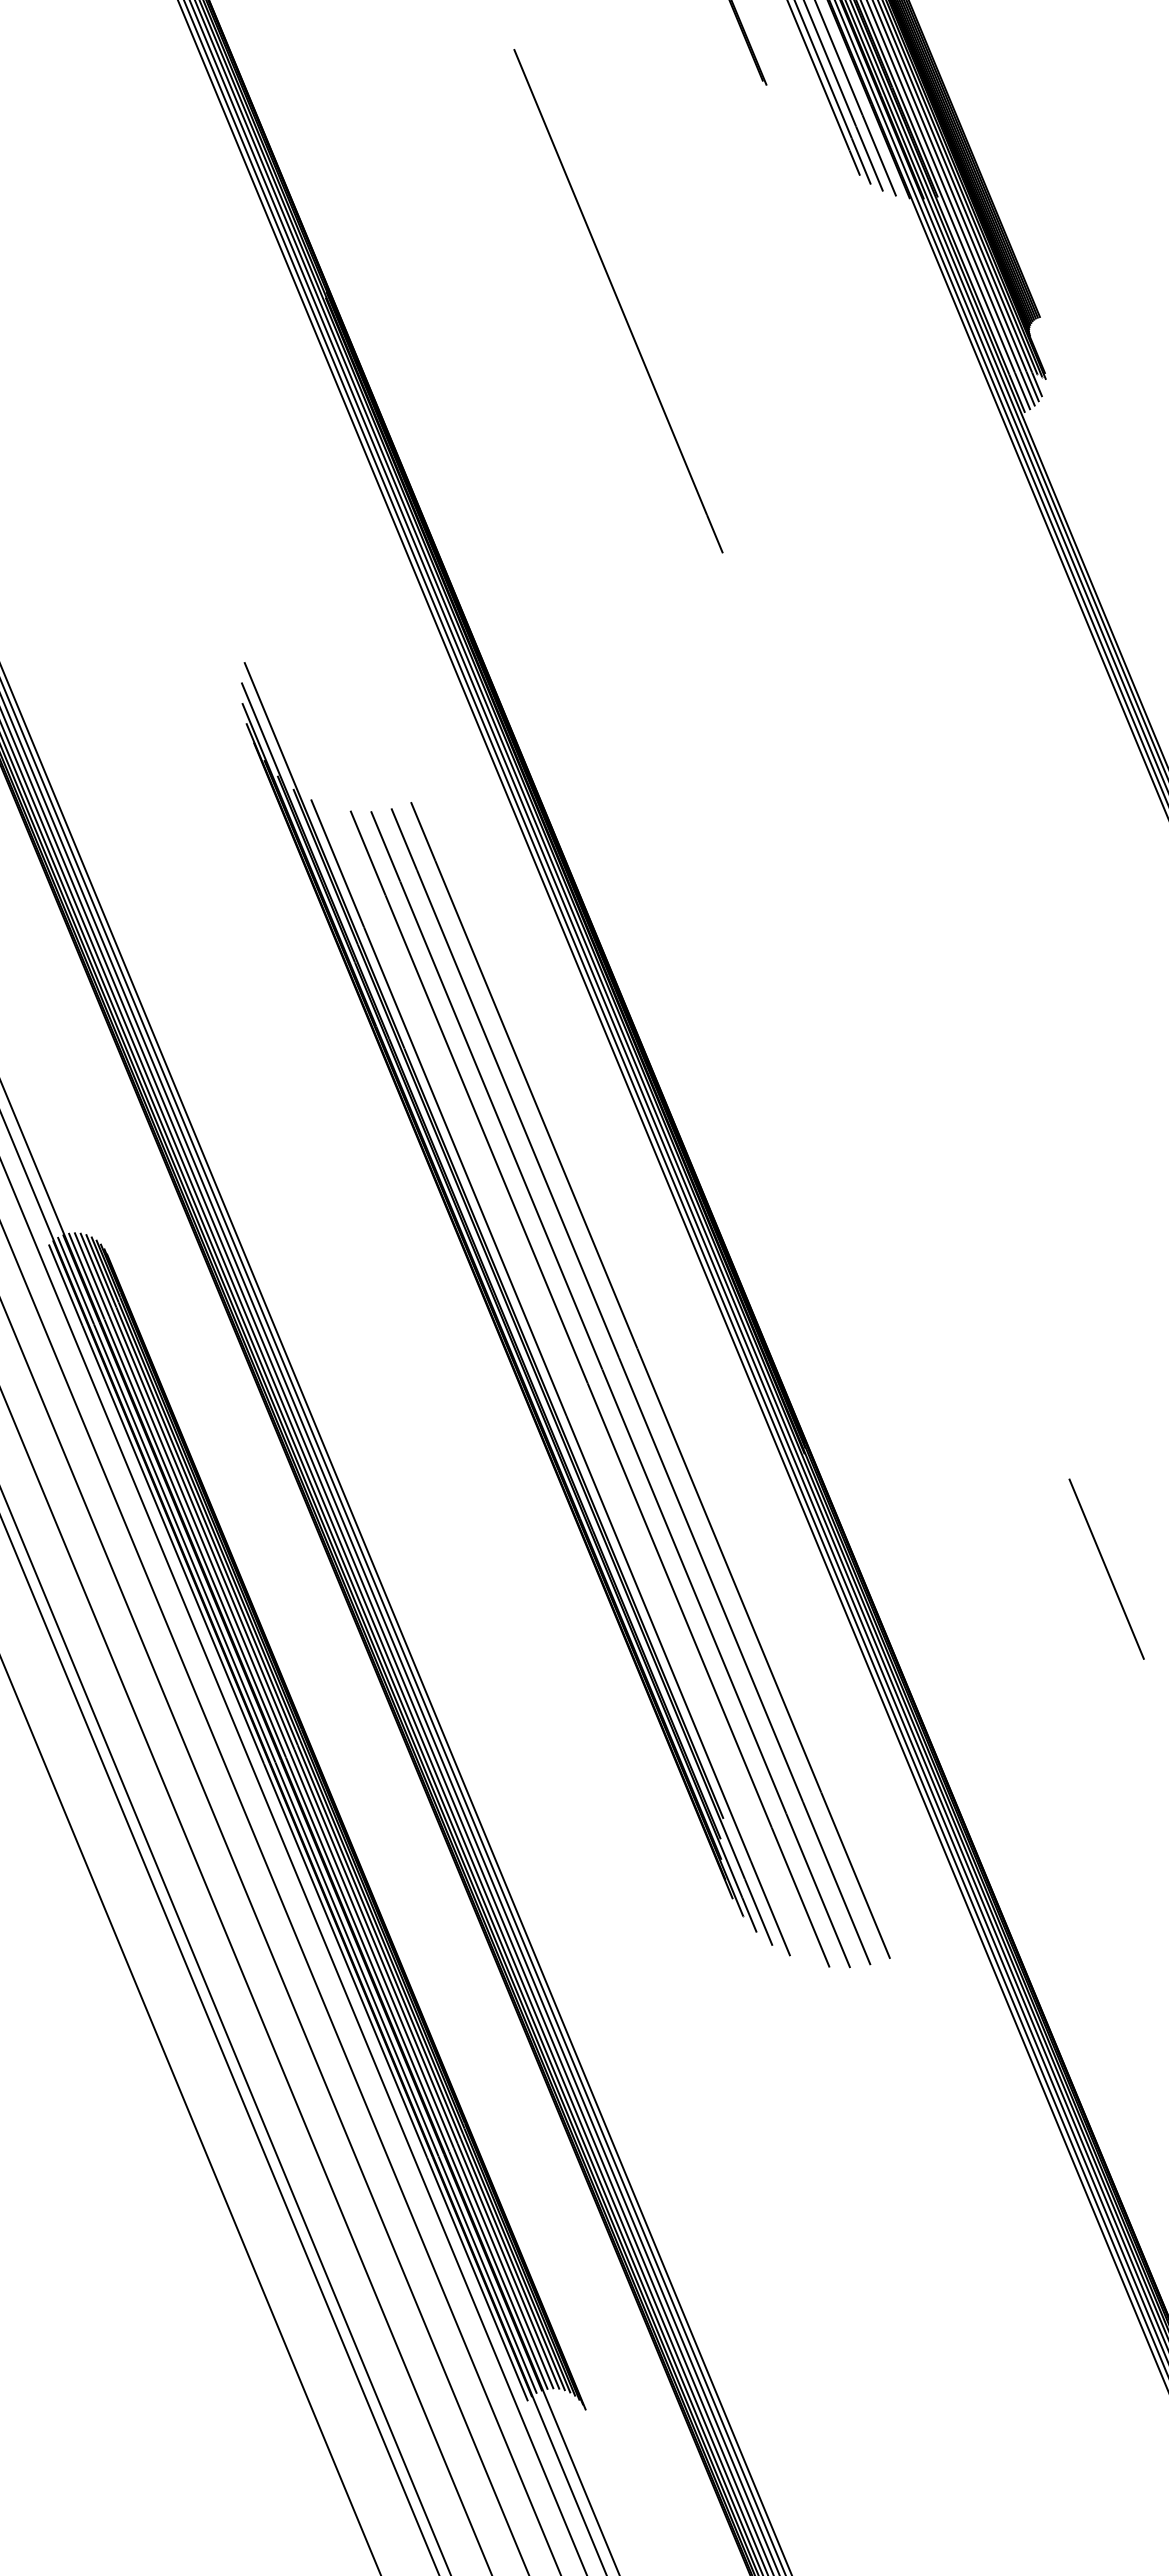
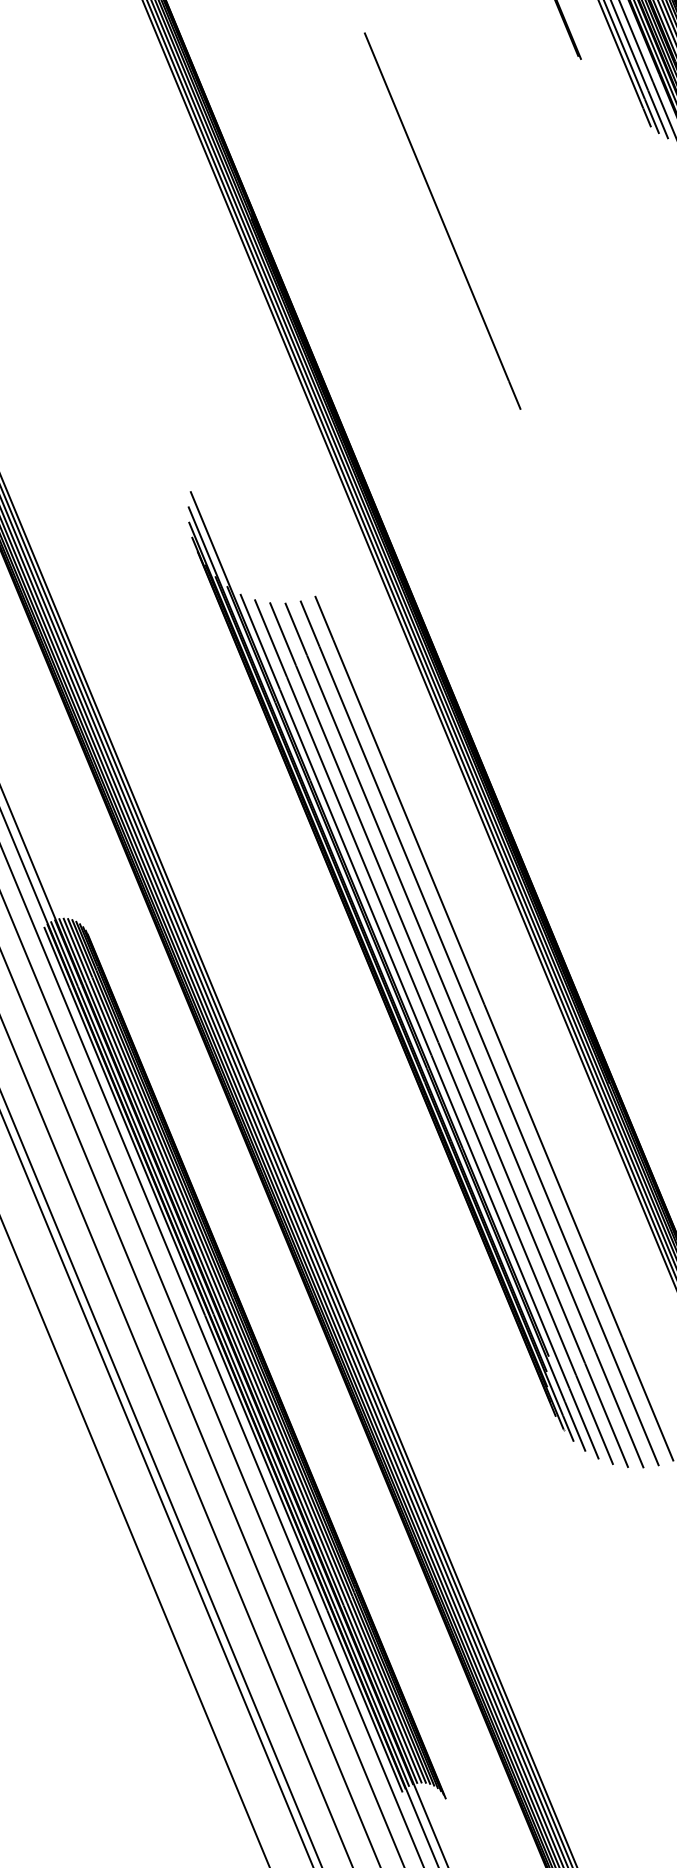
line: (618, 301) -> (442, 221), moved
line: (569, 1384) -> (433, 1031), added

